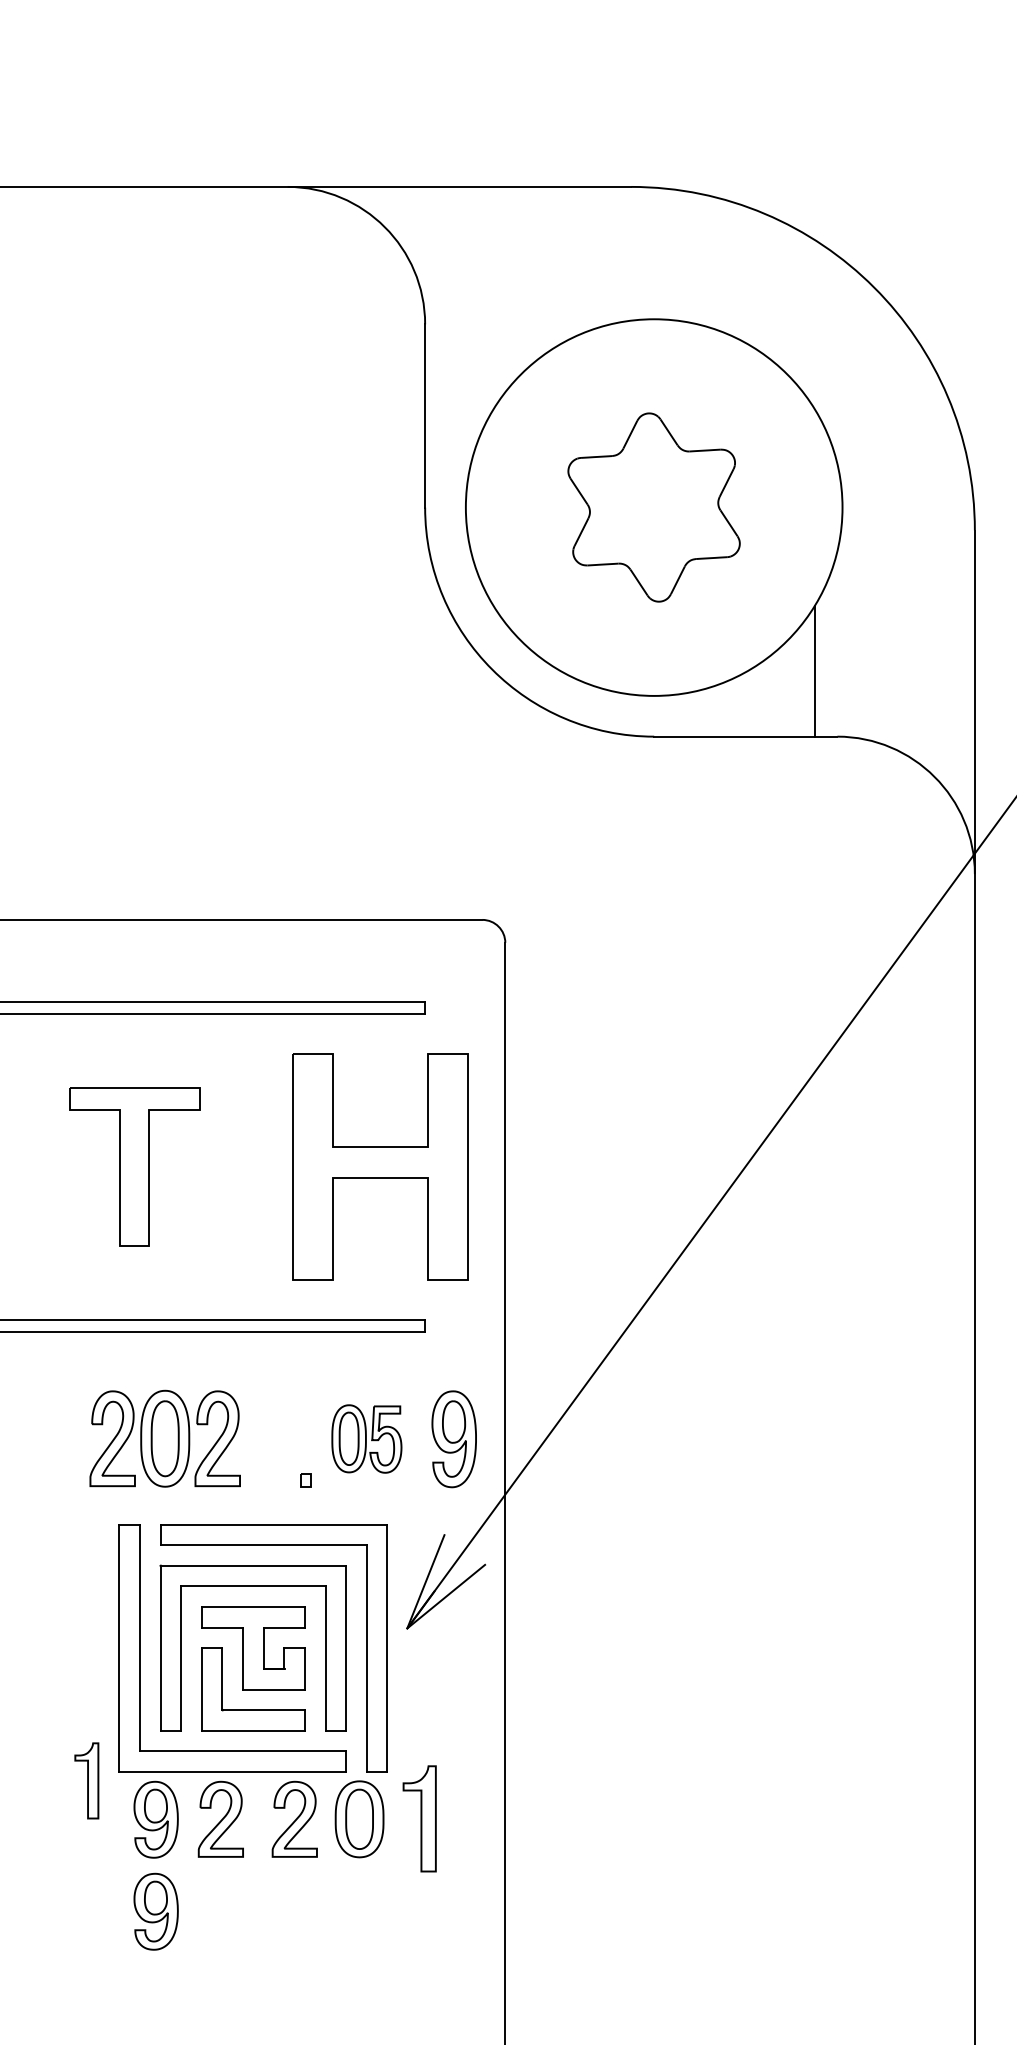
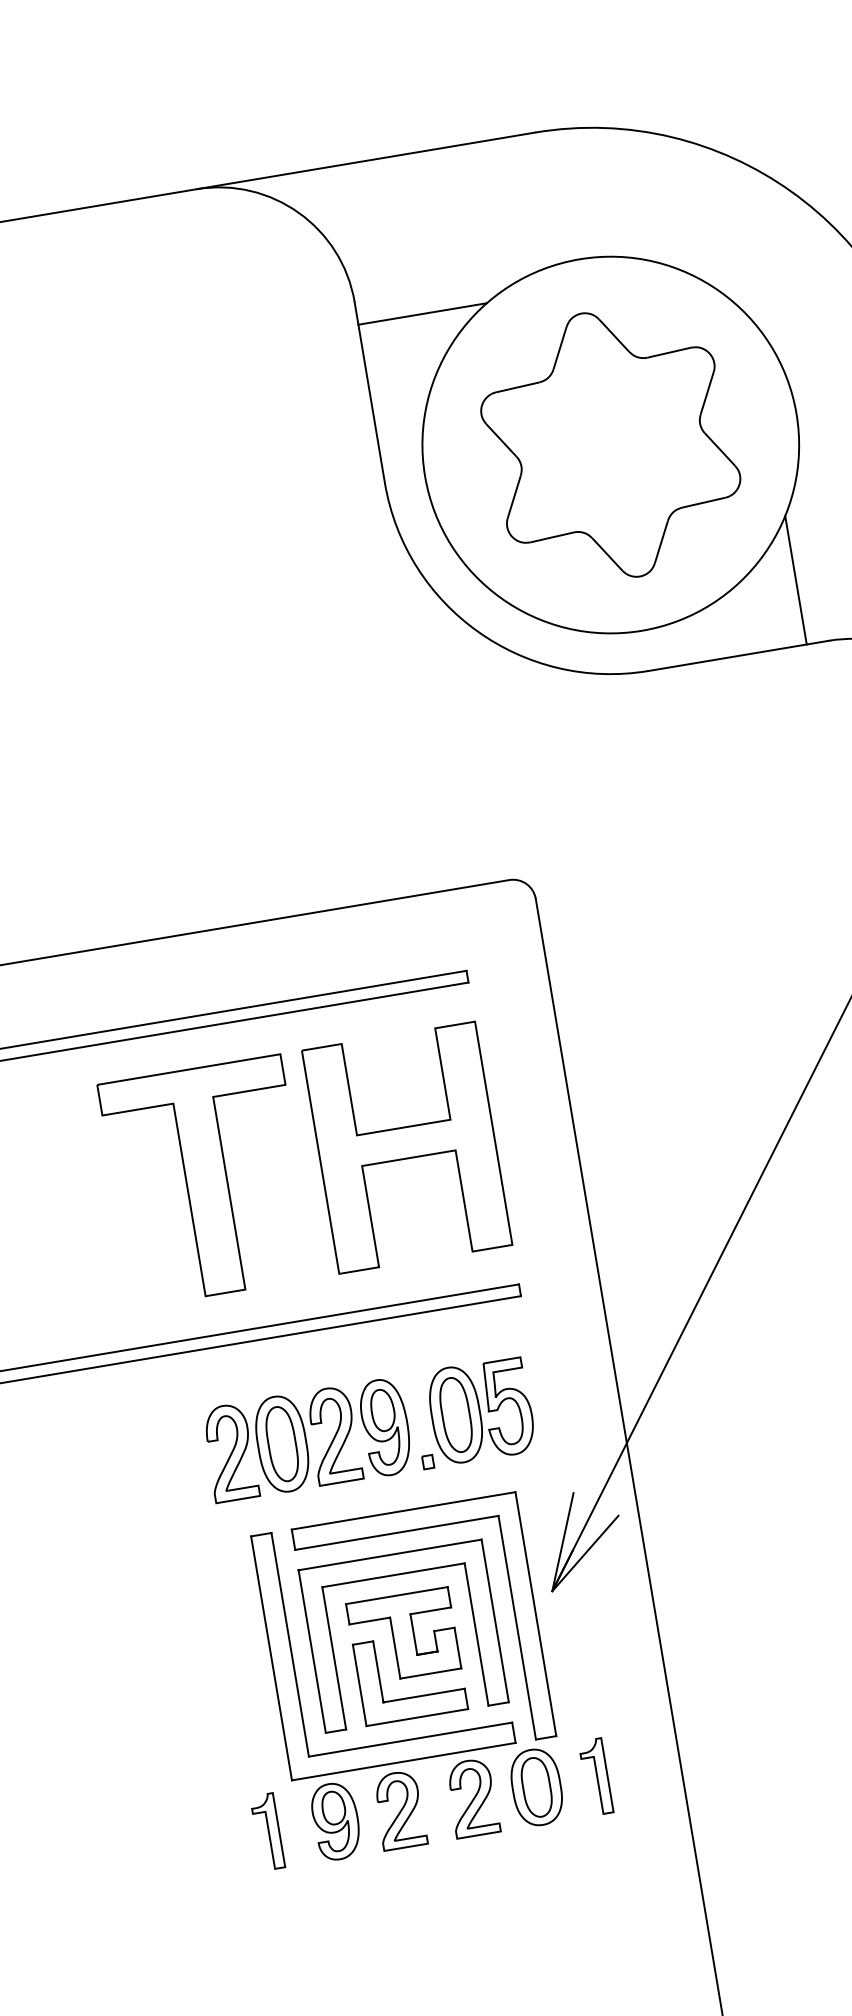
line: (490, 347) -> (422, 314), added
part: (653, 507) -> (610, 445), size x1.43
part: (134, 1166) -> (206, 1180), size x1.43
part: (380, 1166) -> (407, 1147), moved
part: (366, 1438) -> (480, 1410), size x1.43
part: (453, 1439) -> (385, 1427), moved
part: (86, 1780) -> (267, 1831), moved
part: (419, 1818) -> (595, 1776), size x0.71
part: (155, 1911) -> (350, 1912), removed

